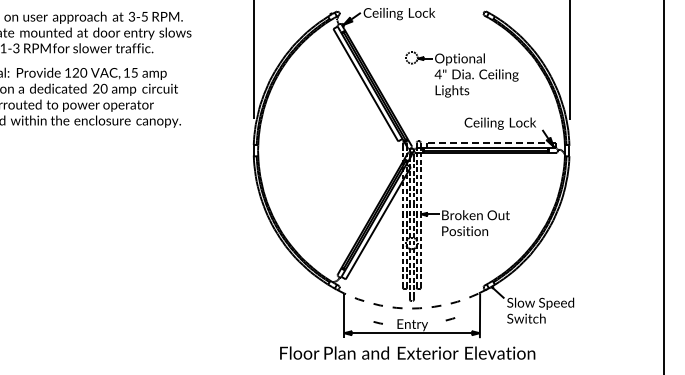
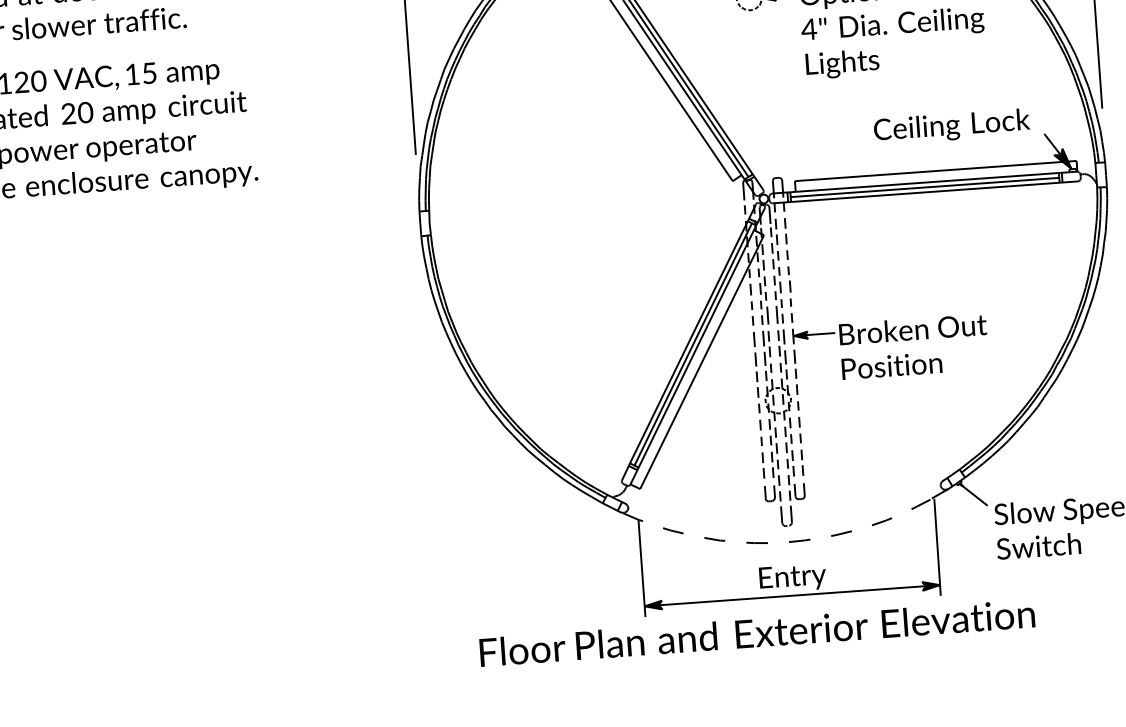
line: (491, 143) -> (935, 171), dashed -> solid
part: (450, 319) -> (873, 559), removed
part: (377, 322) -> (715, 577), removed
text: (407, 352) -> (756, 631), moved

